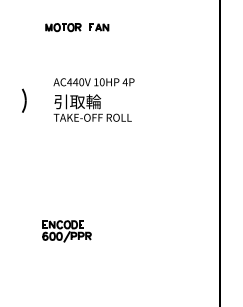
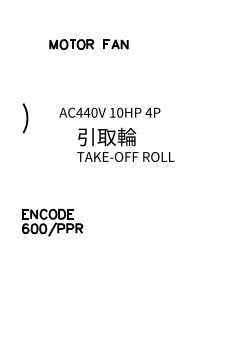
part: (24, 100) -> (25, 118), moved
text: (92, 107) -> (125, 144), moved
part: (66, 231) -> (51, 222), moved

